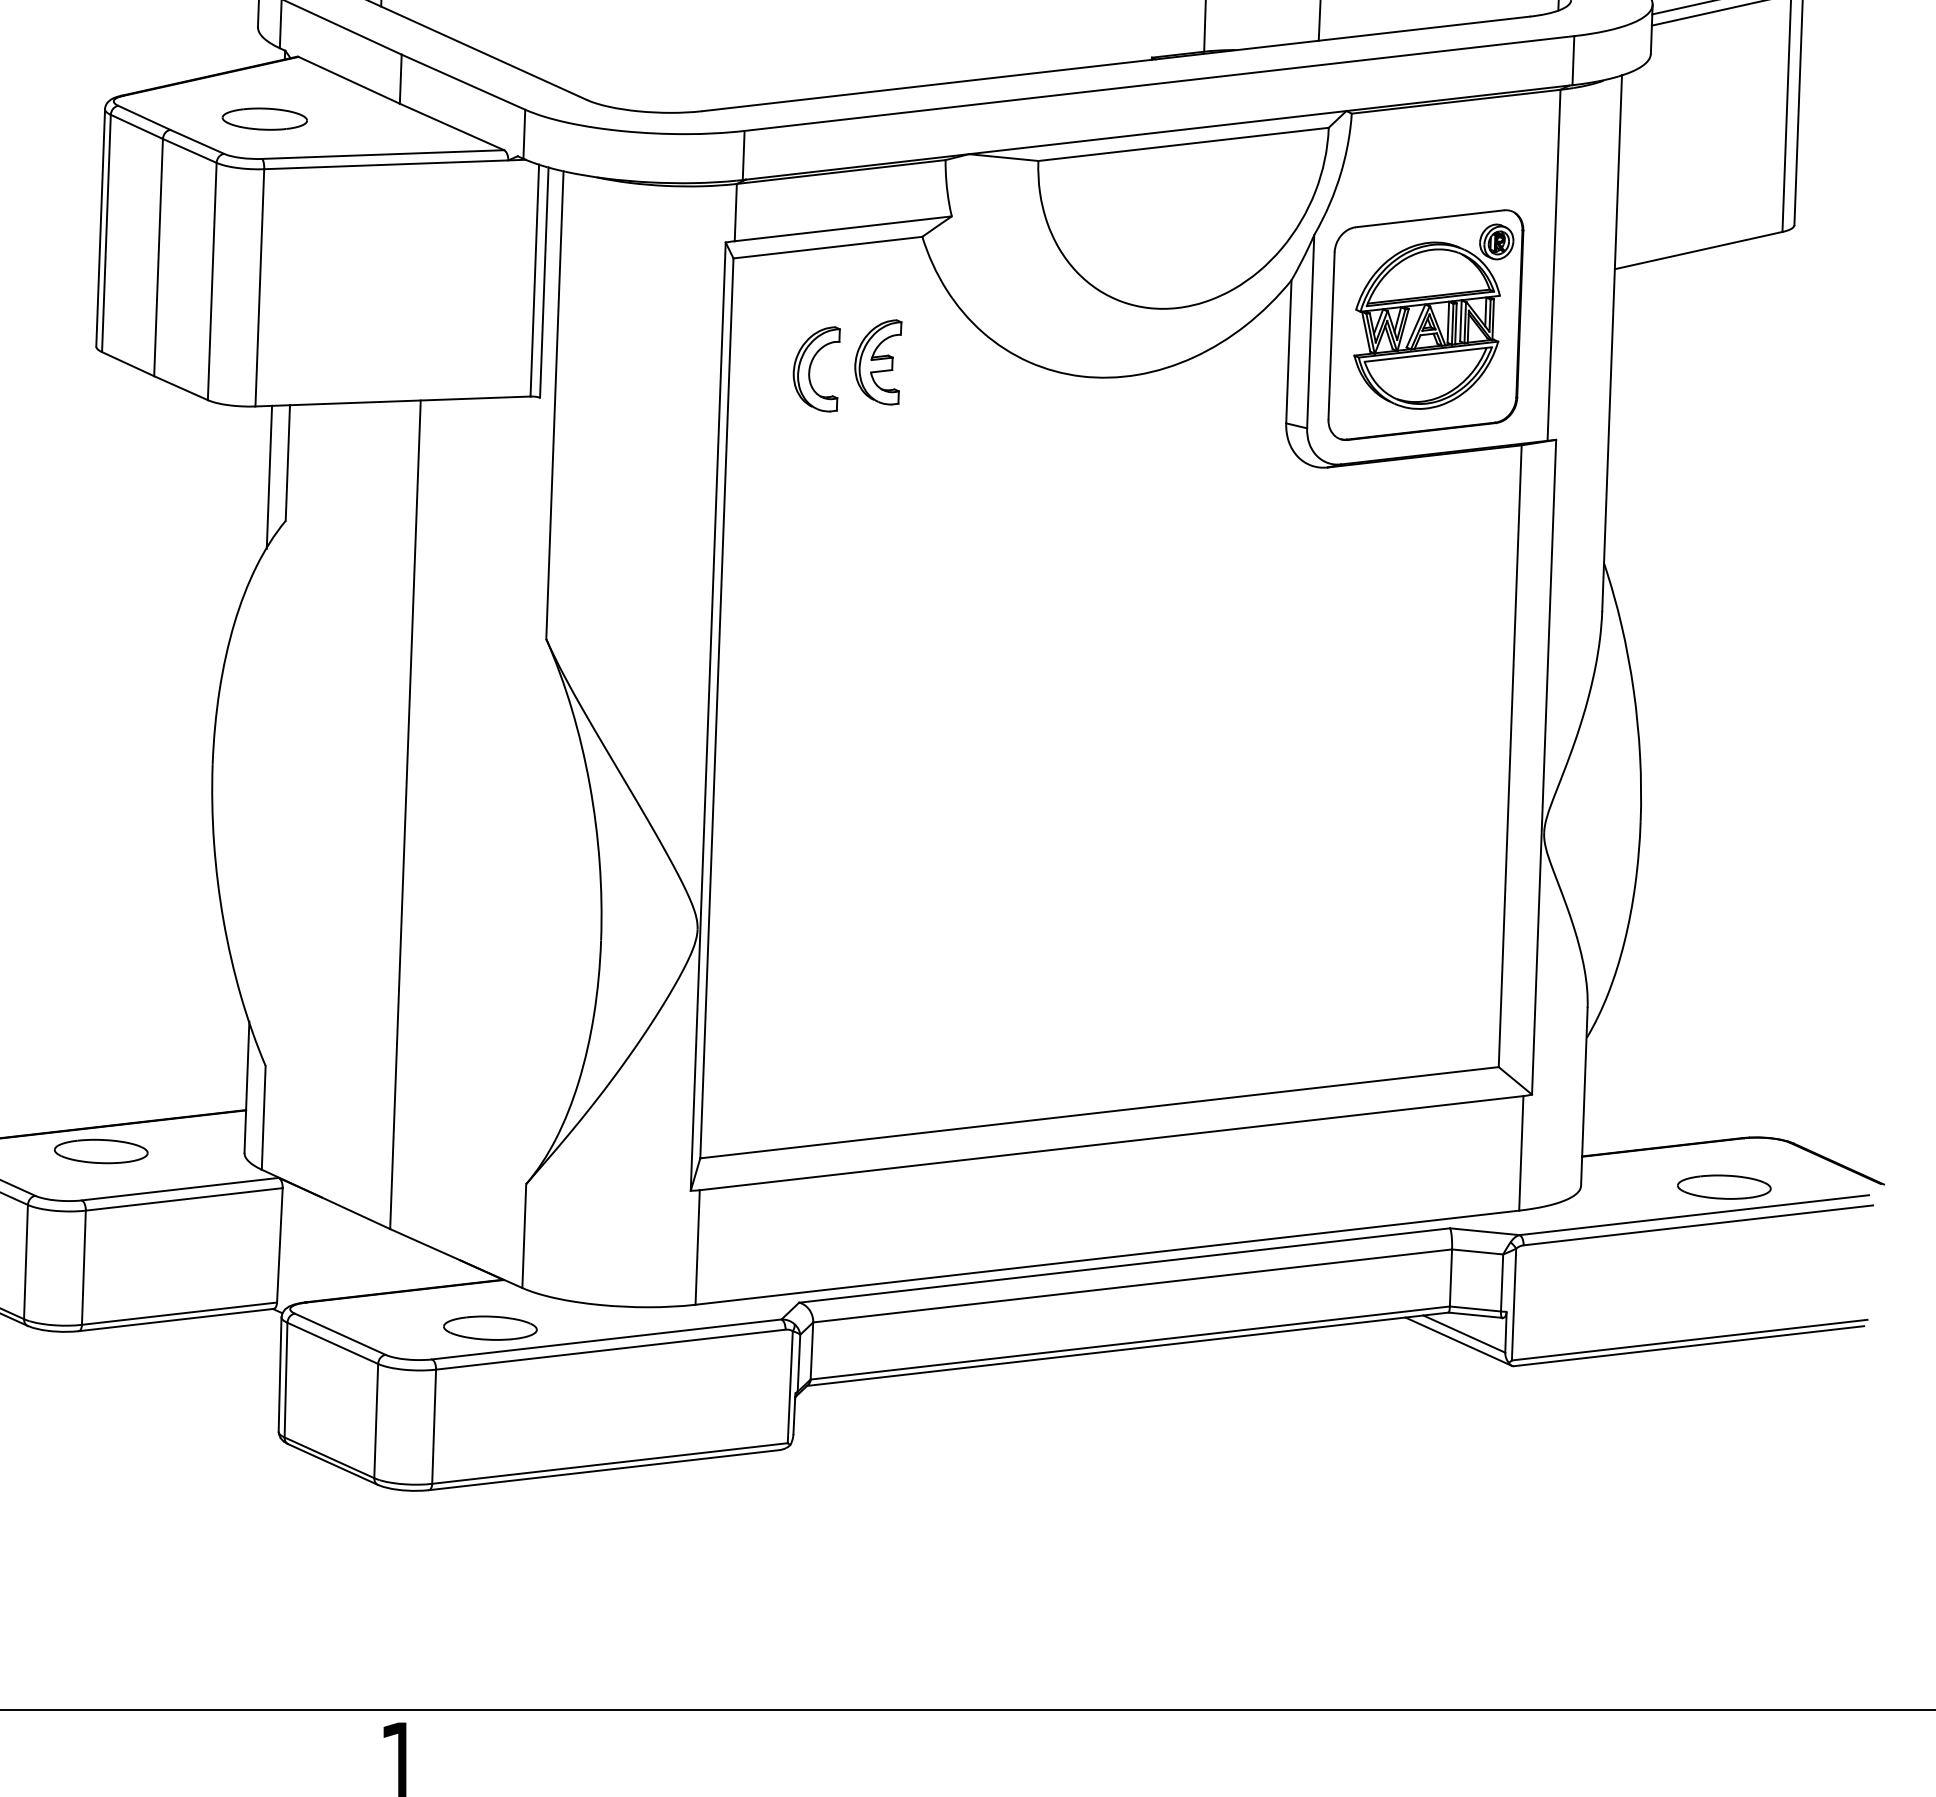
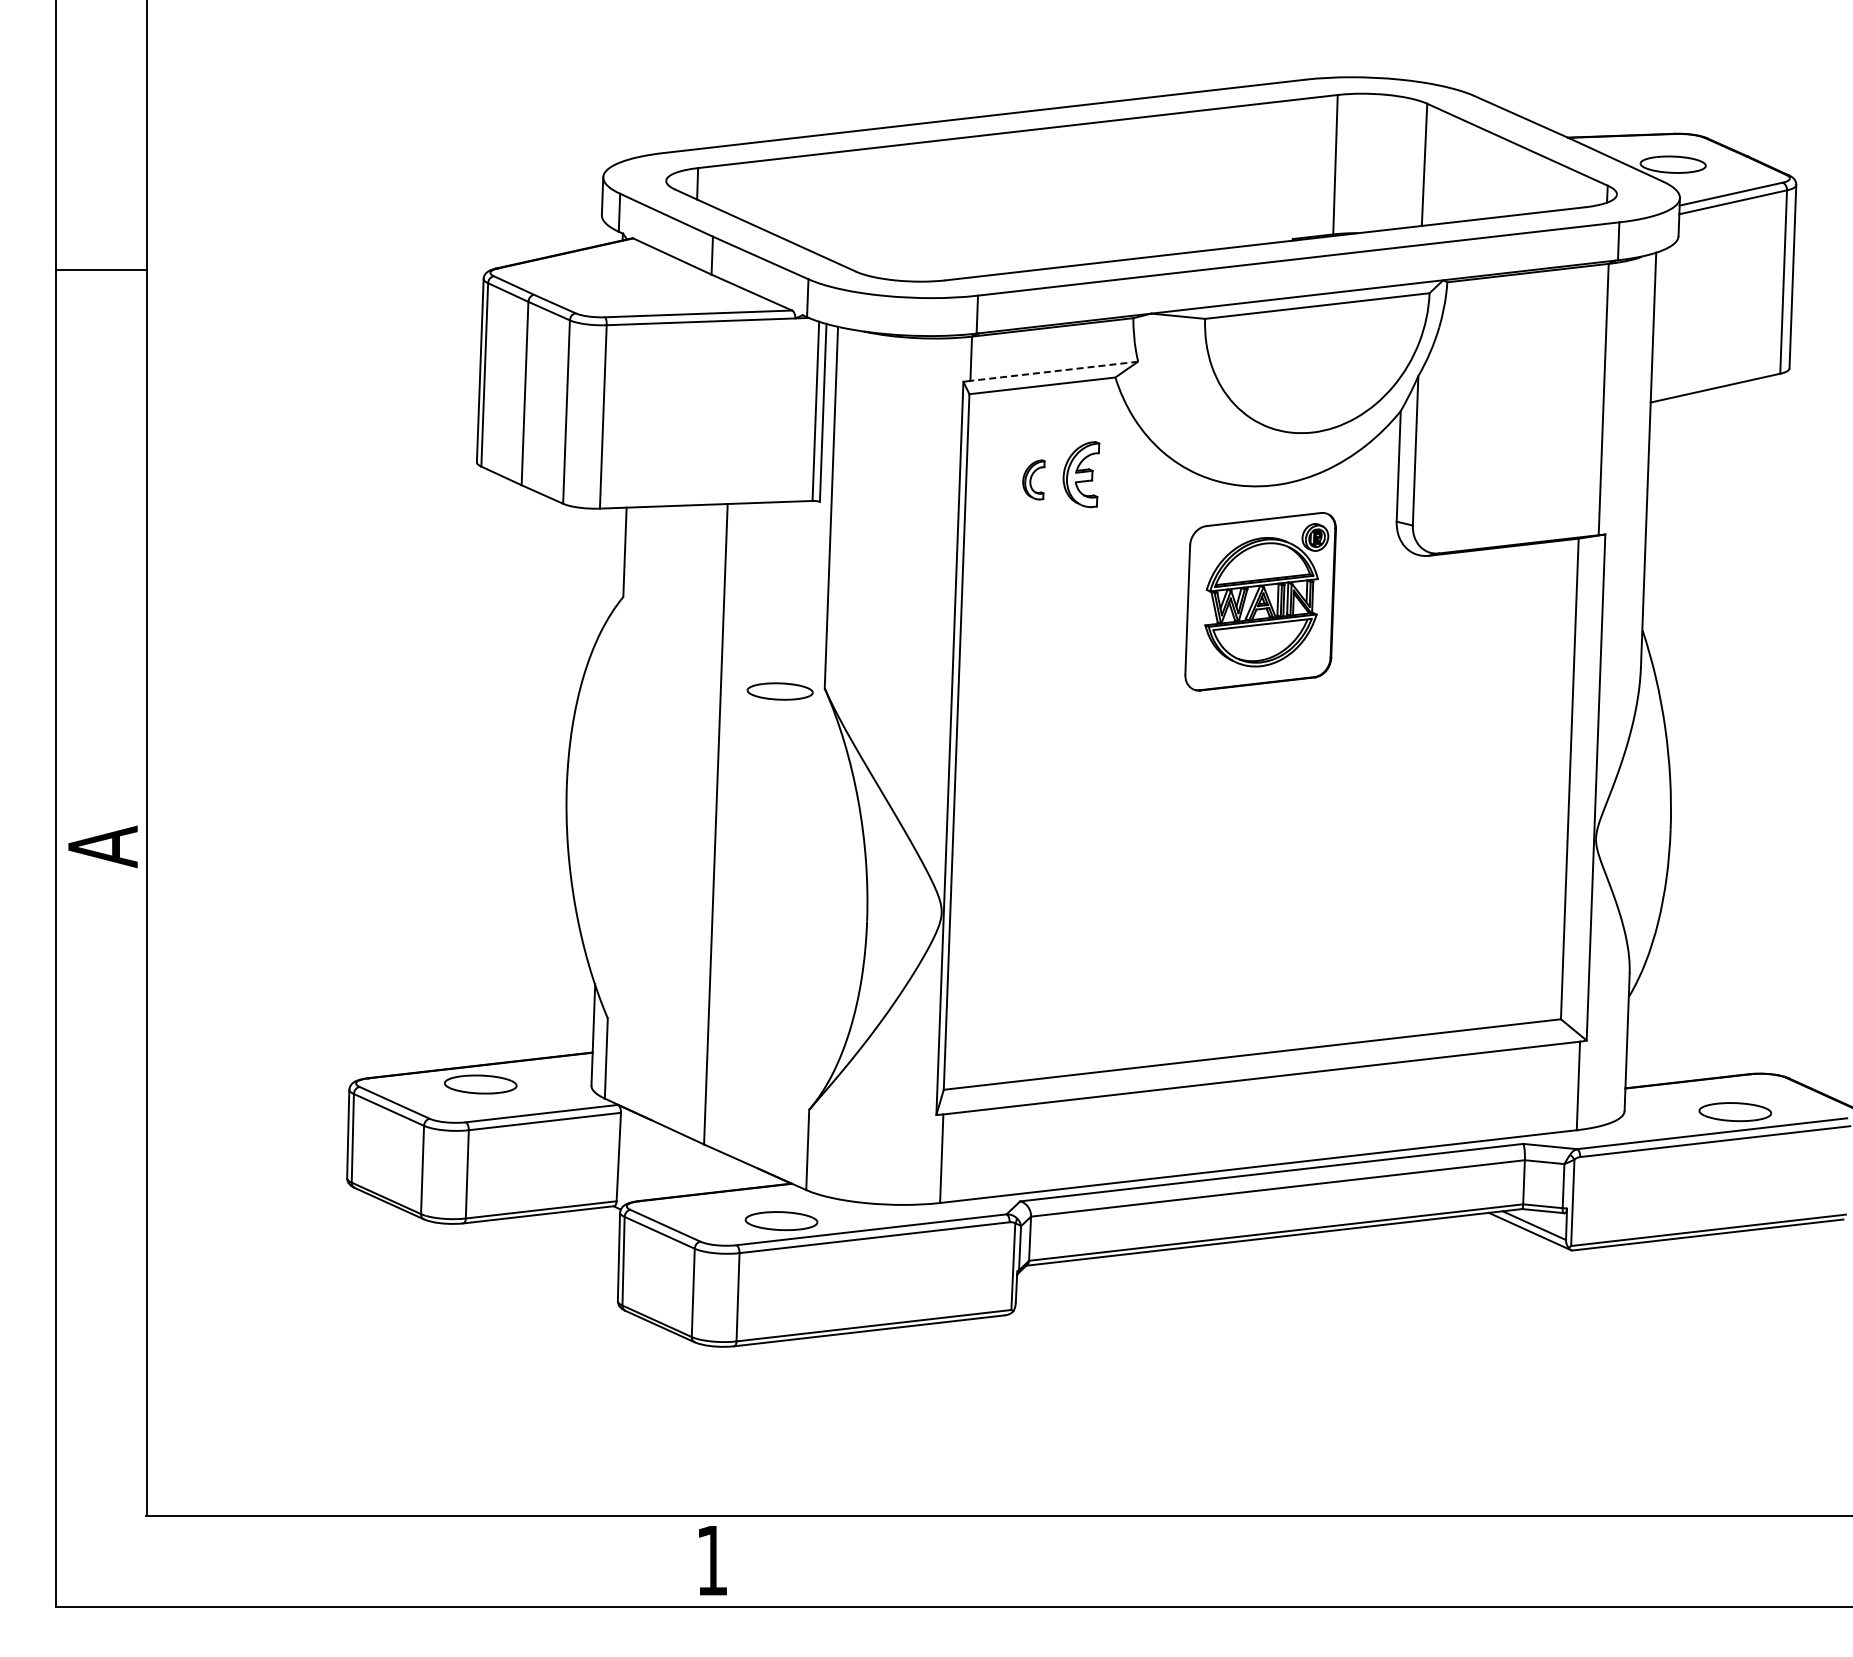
part: (263, 119) -> (779, 691), moved
line: (842, 229) -> (1053, 371), solid -> dashed
part: (1425, 324) -> (1260, 601), moved
part: (816, 368) -> (1033, 479), size x0.6
line: (269, 477) -> (610, 563), removed

